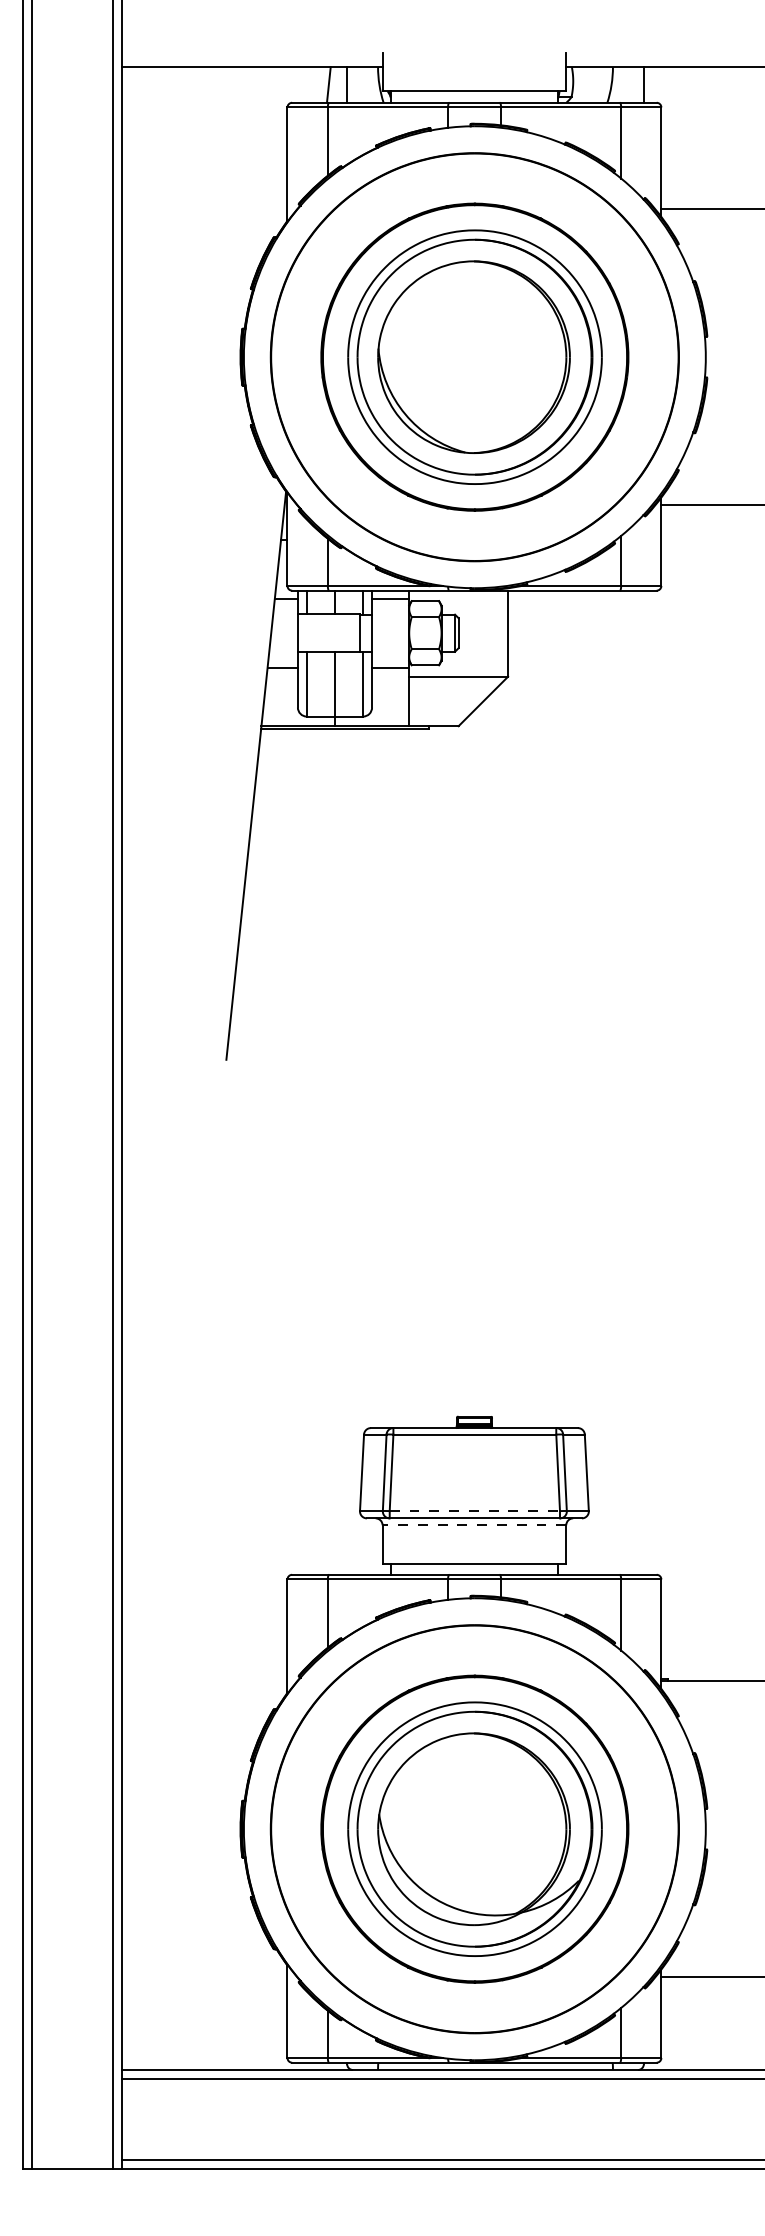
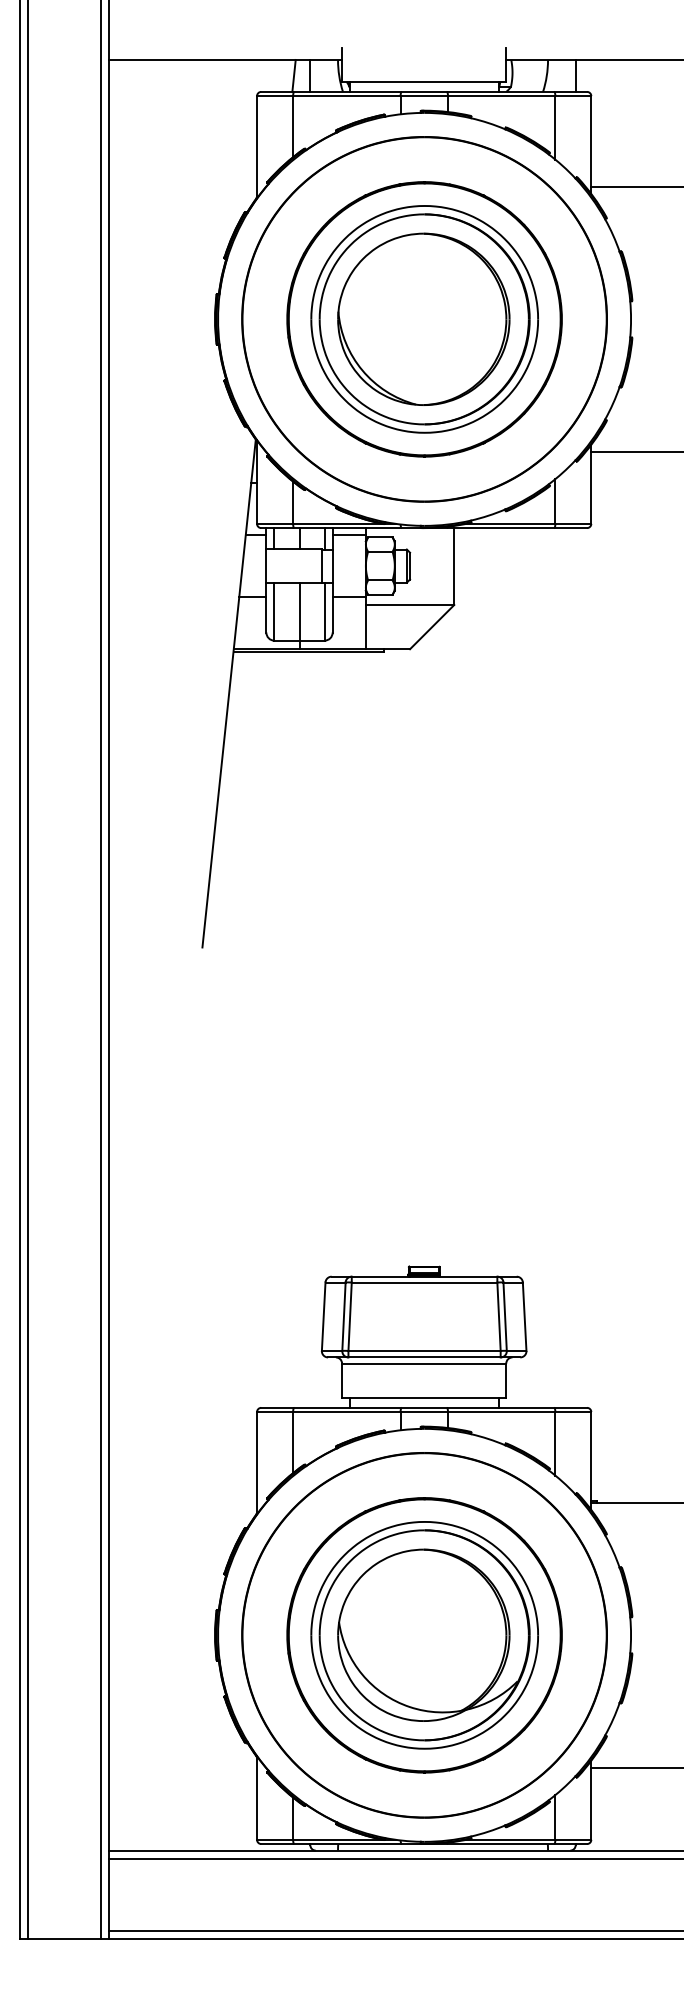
line: (475, 1510) -> (425, 1350), dashed -> solid
line: (473, 1525) -> (423, 1363), dashed -> solid

